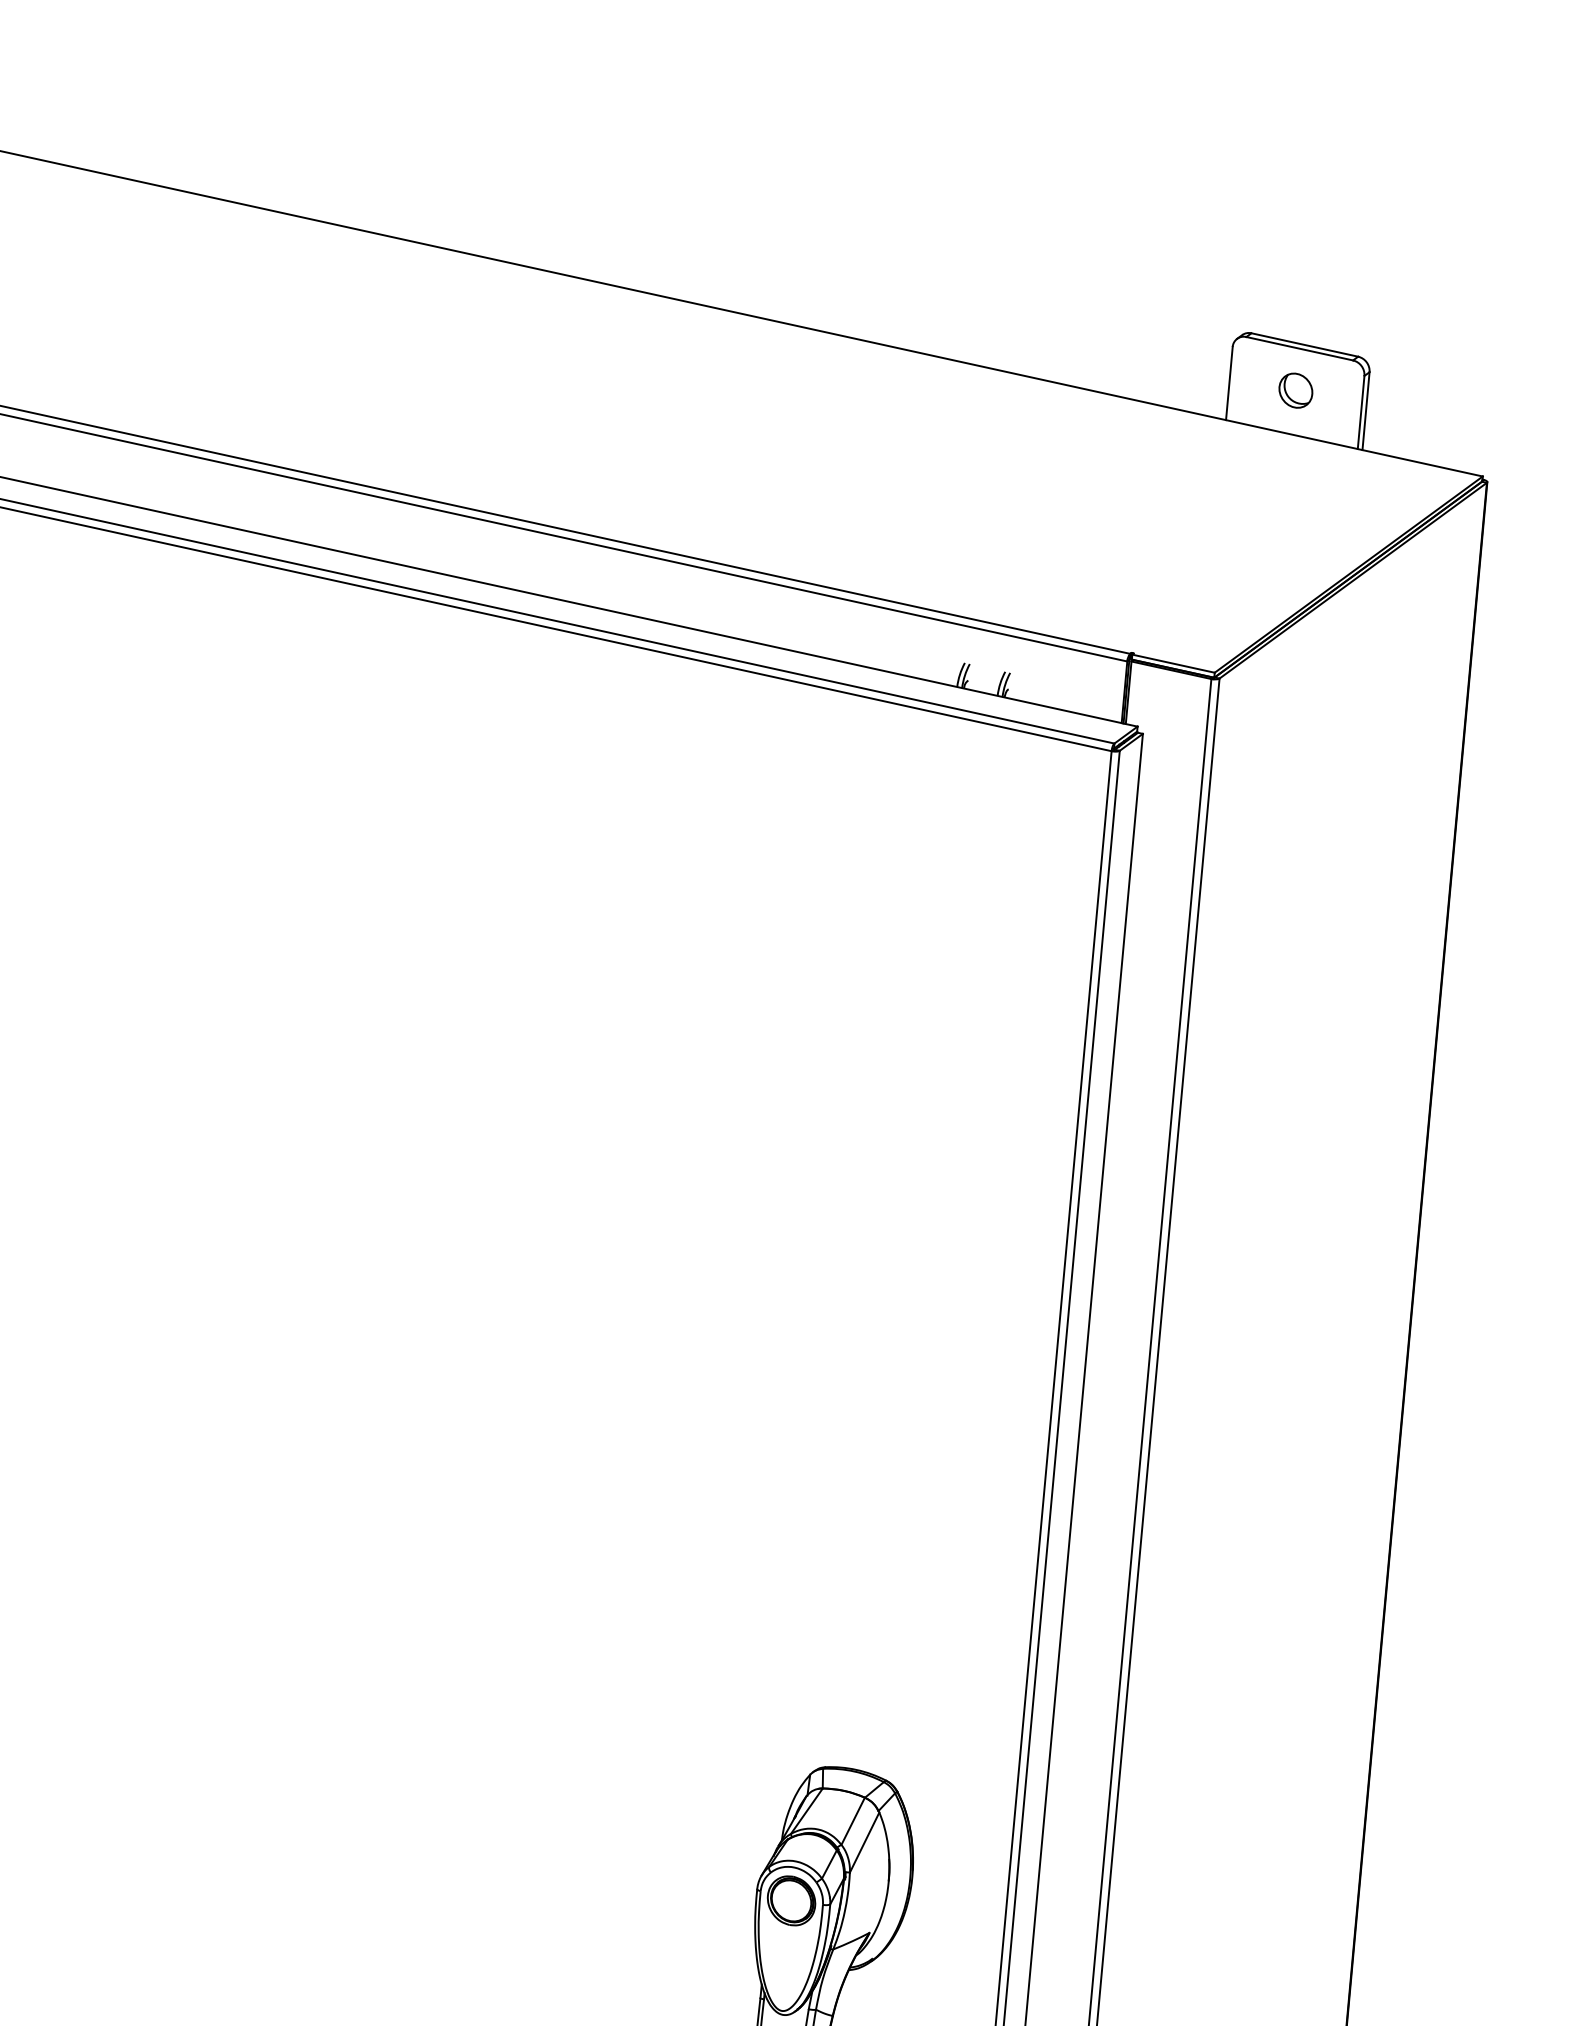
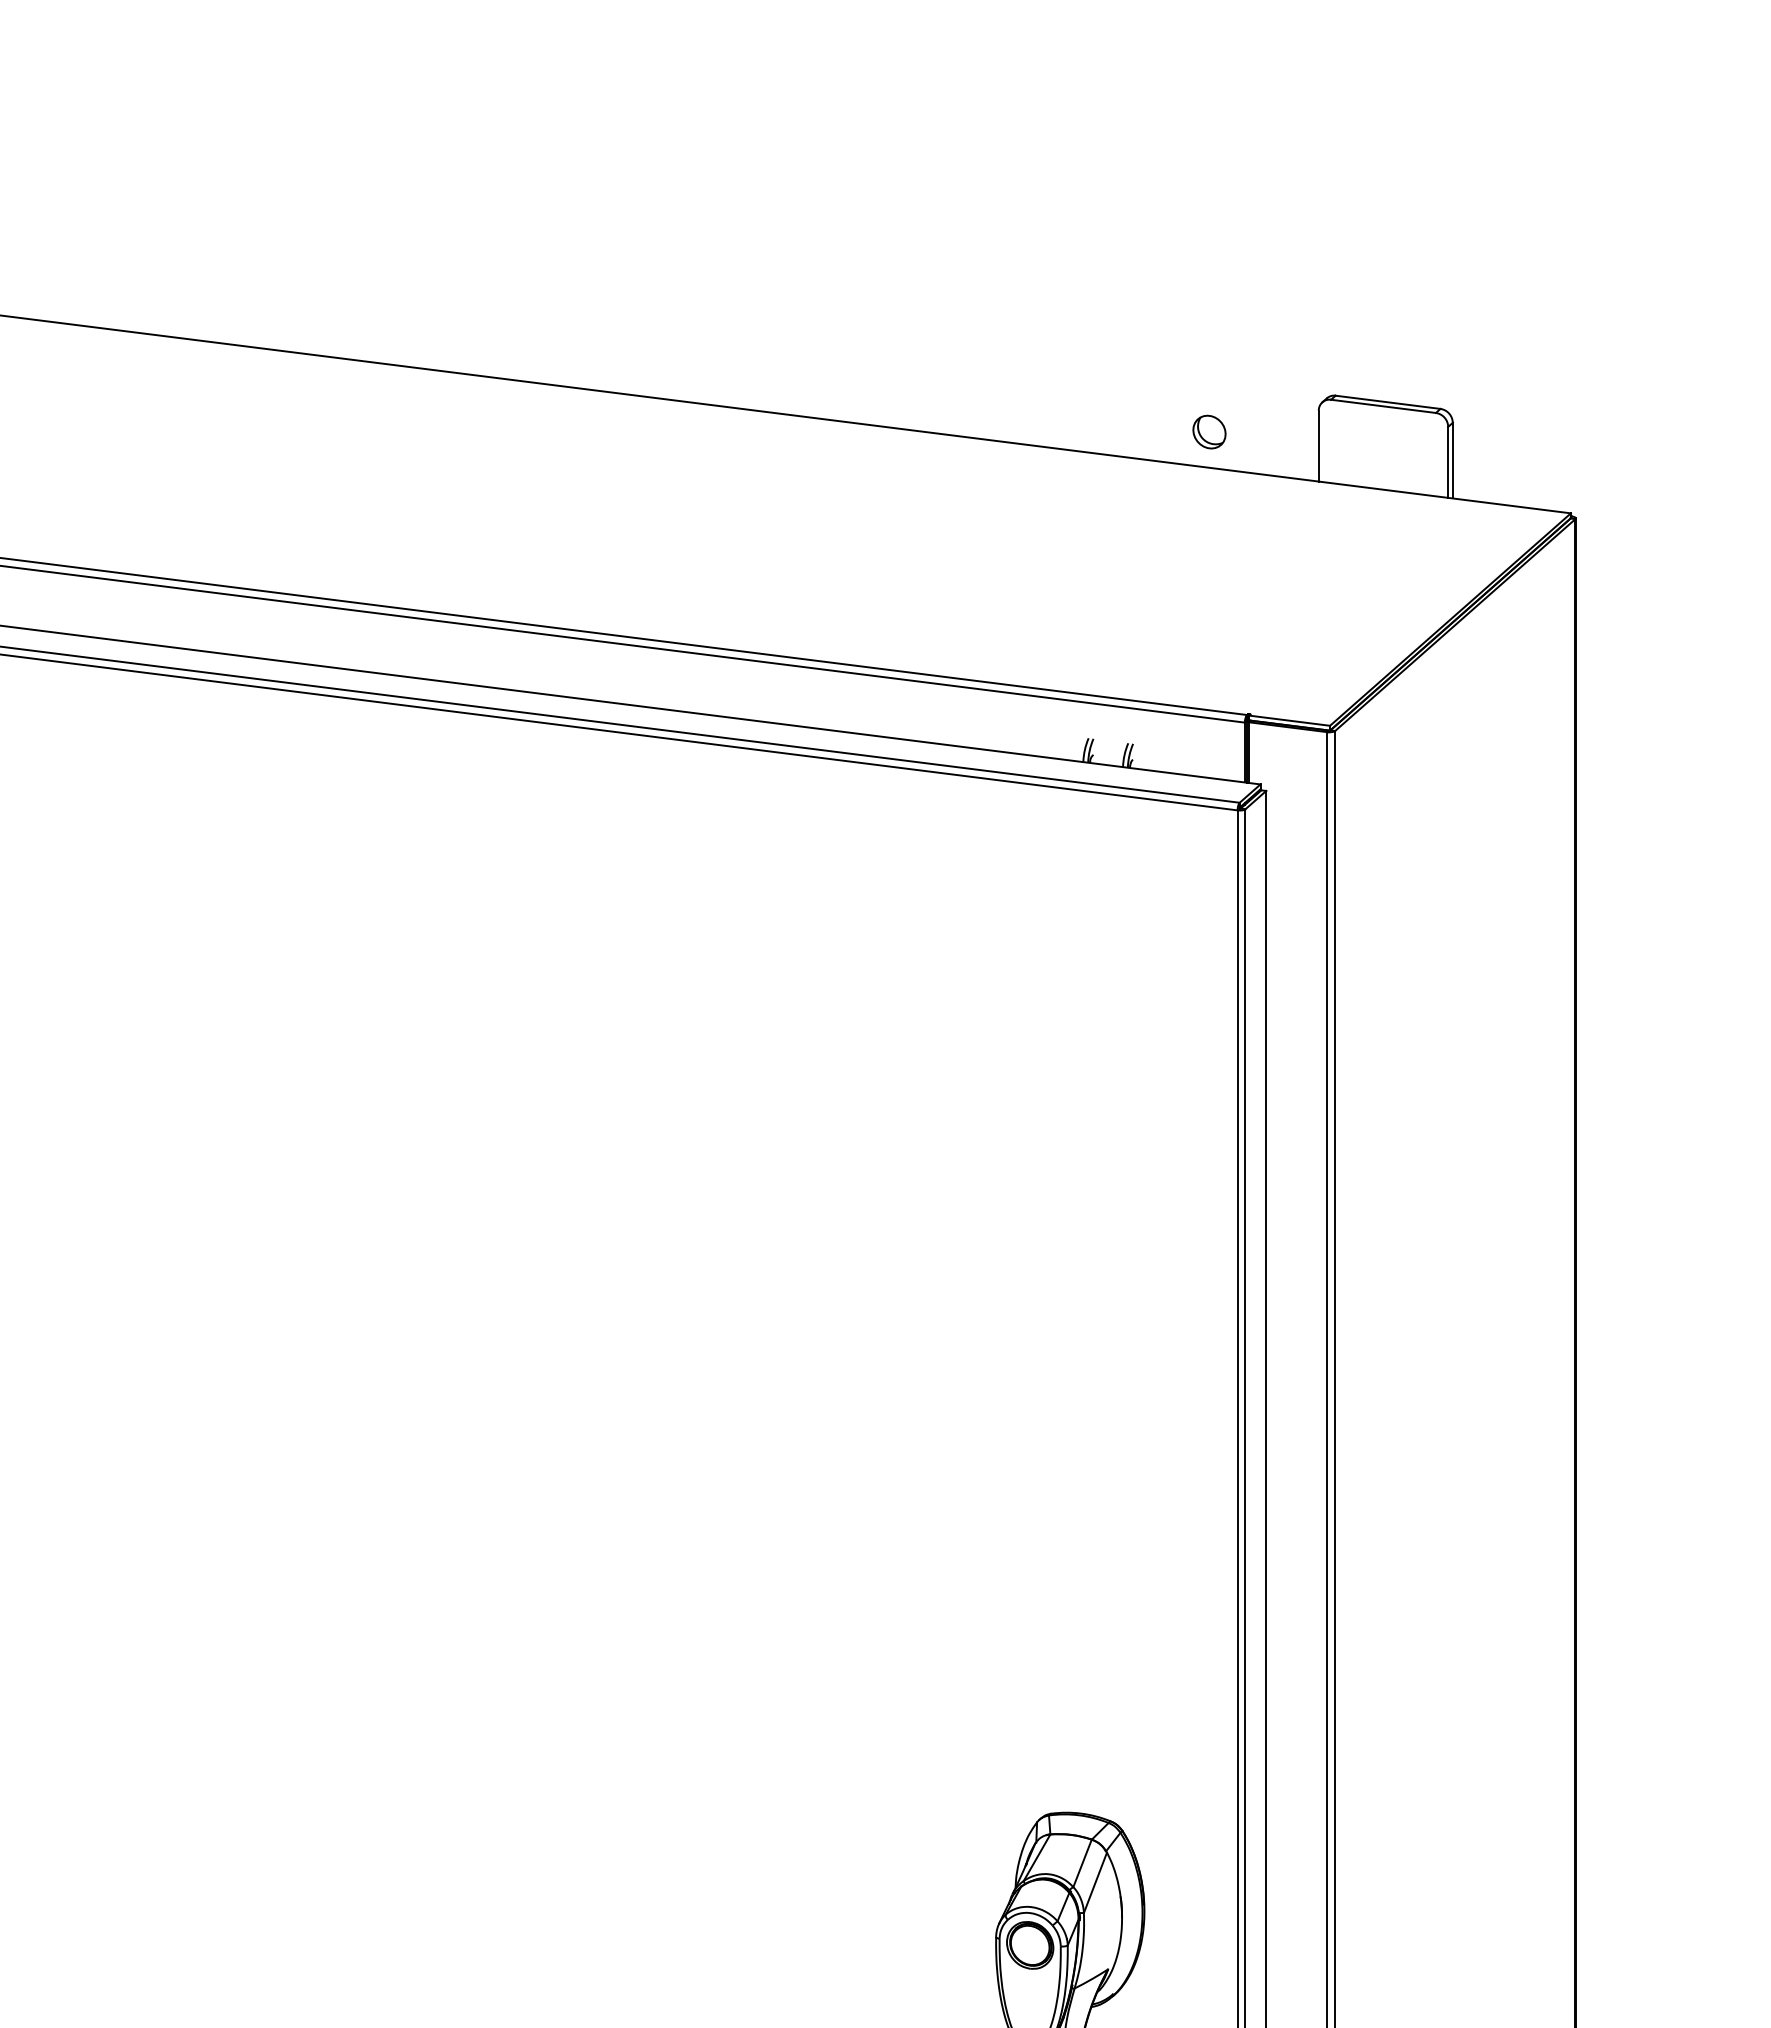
part: (1295, 390) -> (1209, 431), moved

